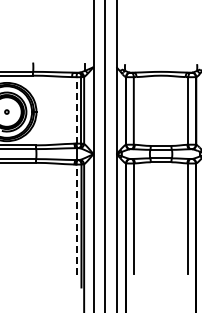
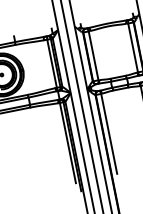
line: (76, 109) -> (51, 63), dashed -> solid
line: (76, 219) -> (67, 142), dashed -> solid

